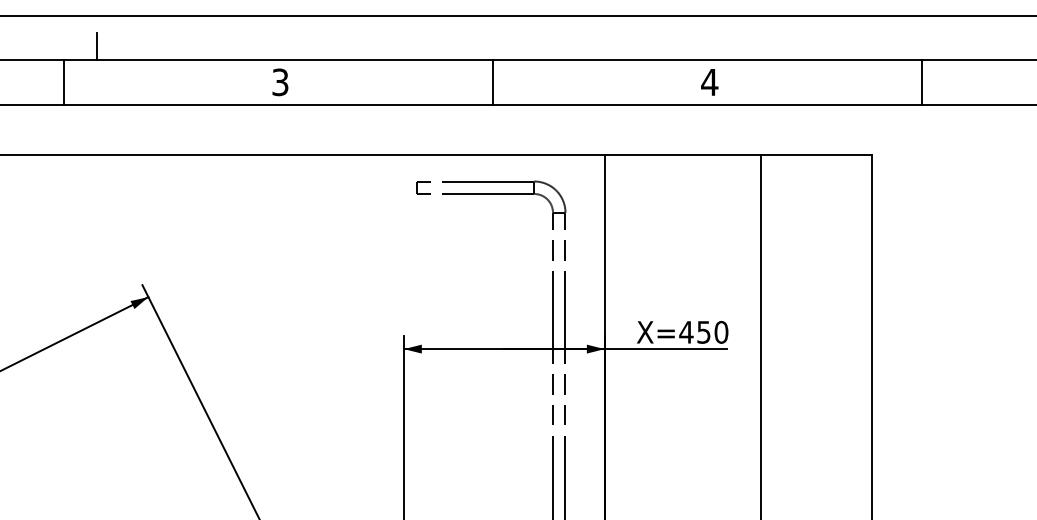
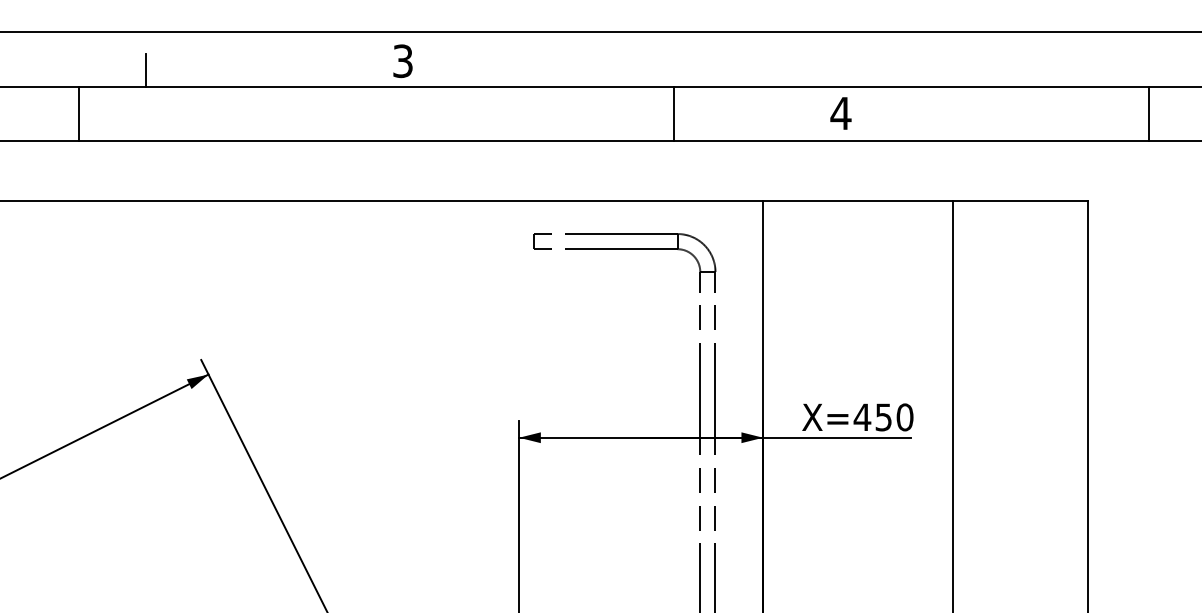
line: (63, 82) -> (78, 113), moved
text: (280, 82) -> (403, 61), moved
line: (493, 82) -> (674, 113), moved
text: (709, 82) -> (840, 113), moved

